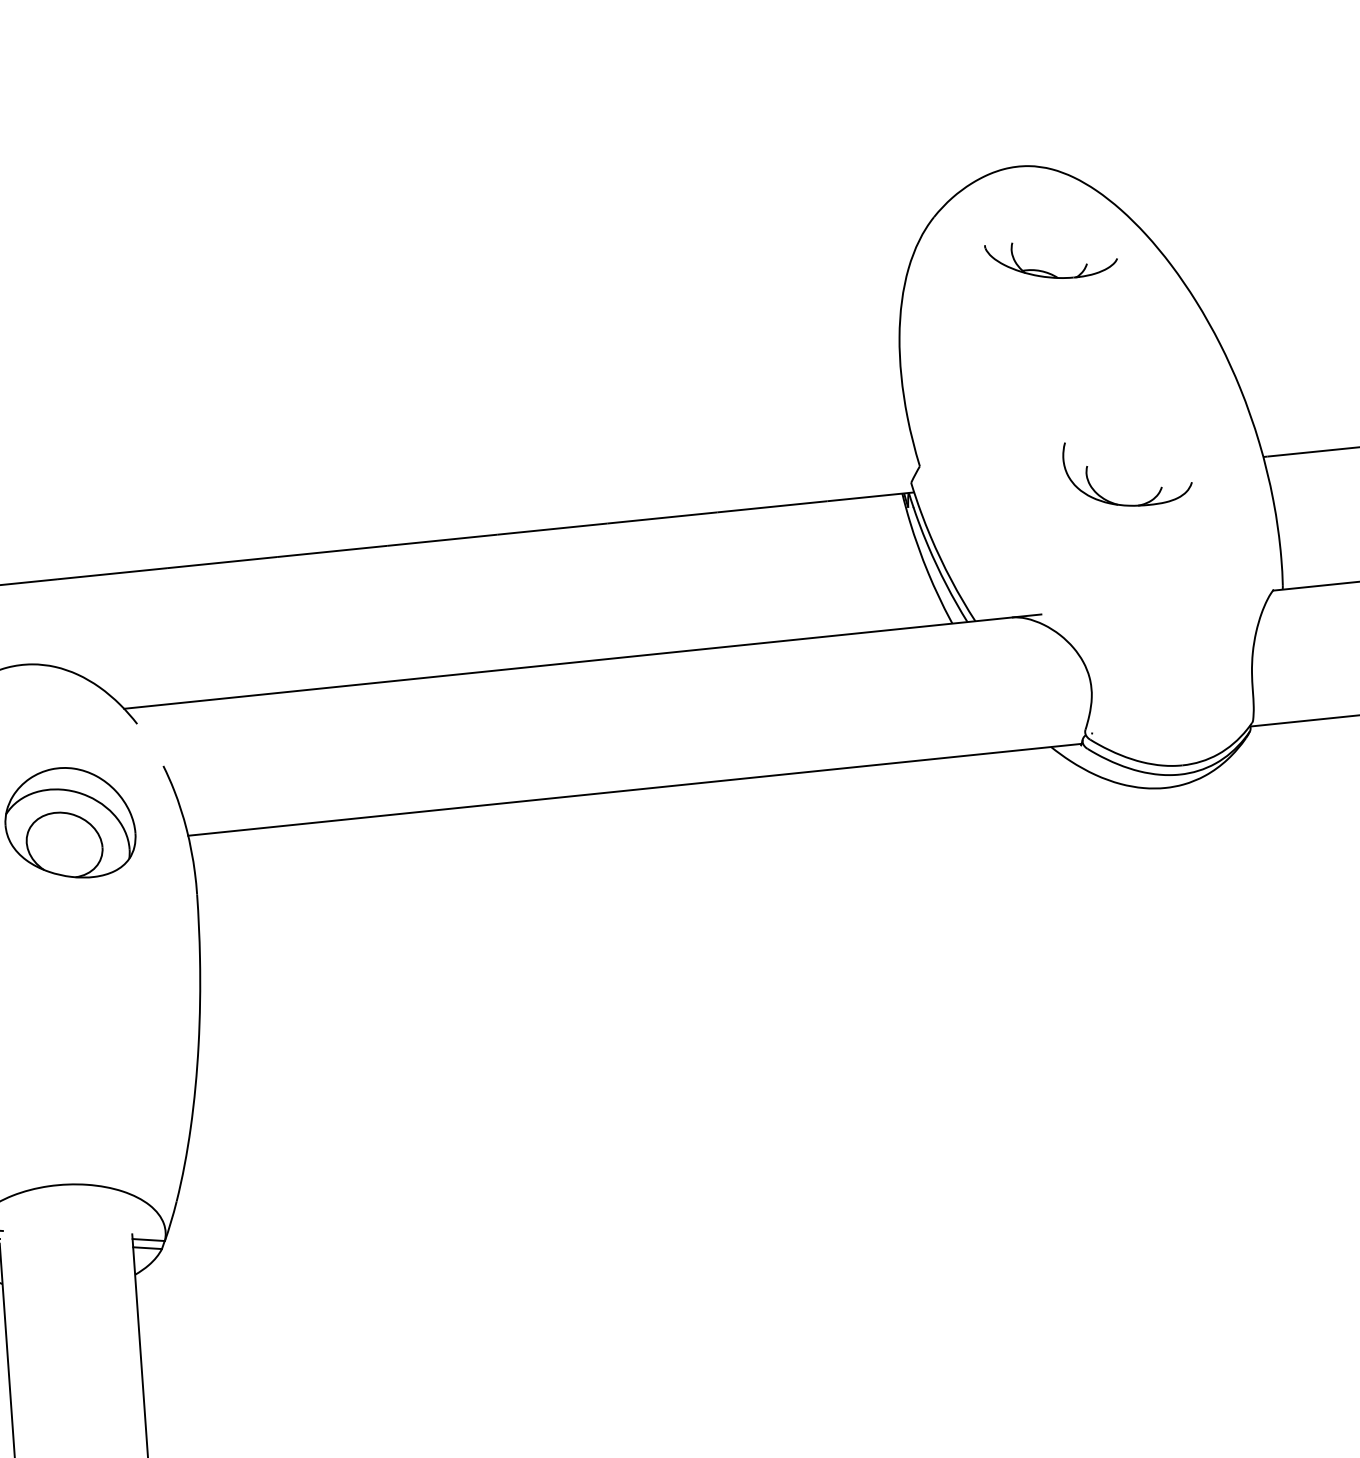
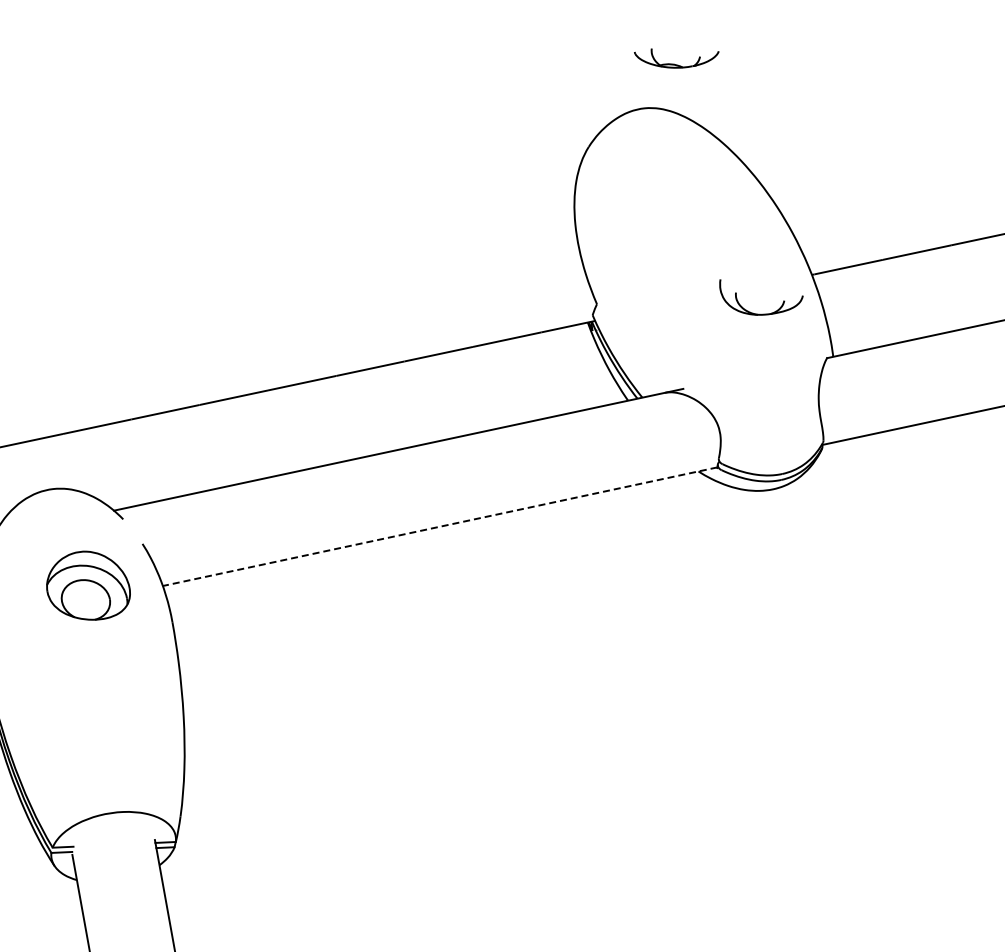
part: (1049, 262) -> (676, 58), moved
part: (1122, 503) -> (760, 313), moved
line: (635, 789) -> (440, 526), solid -> dashed

